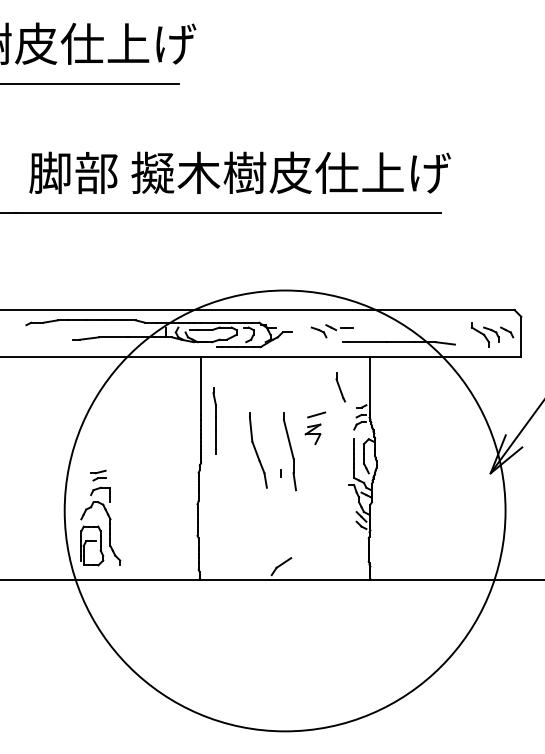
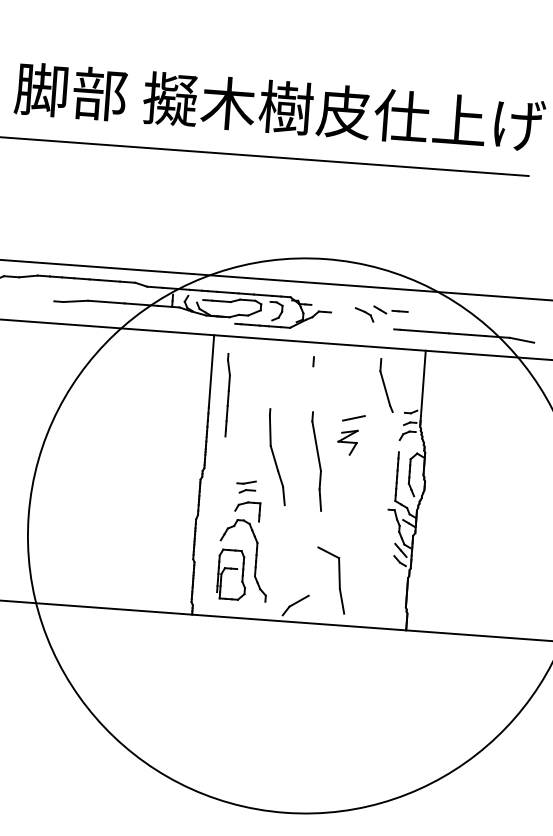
part: (340, 386) -> (386, 384), size x1.43
part: (214, 420) -> (226, 394), moved
line: (280, 473) -> (312, 361), moved
part: (106, 513) -> (252, 535), moved
part: (308, 544) -> (331, 580), added

